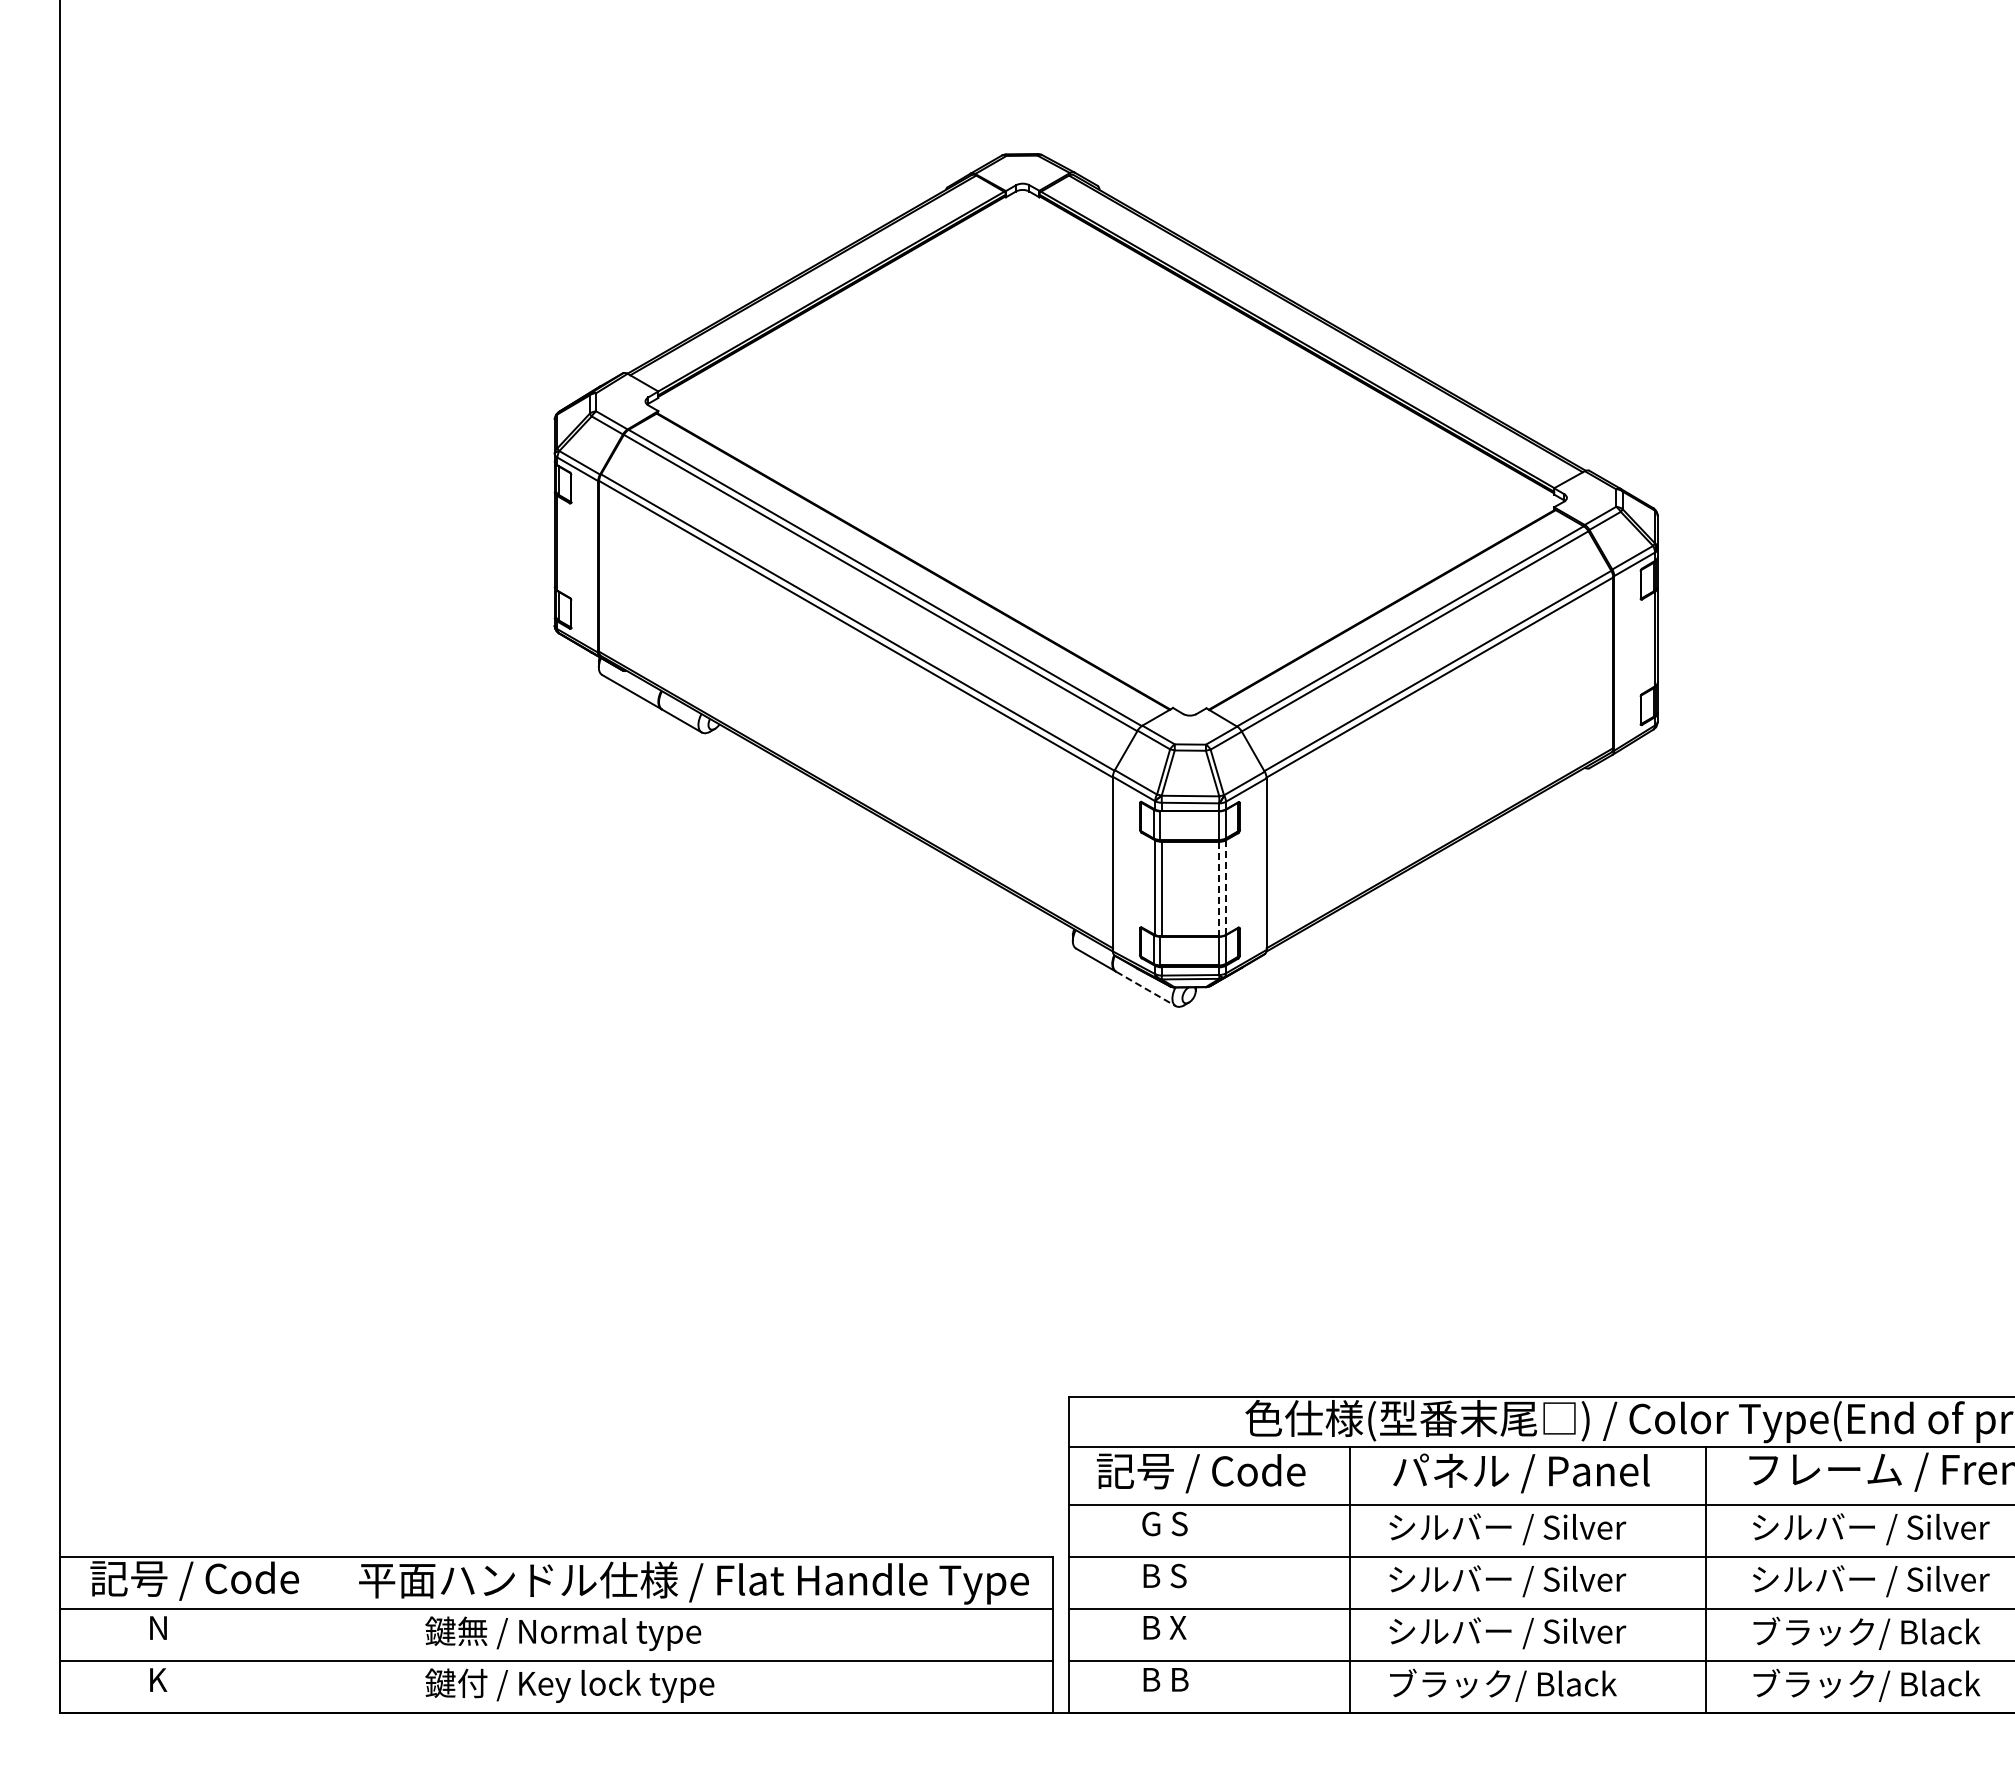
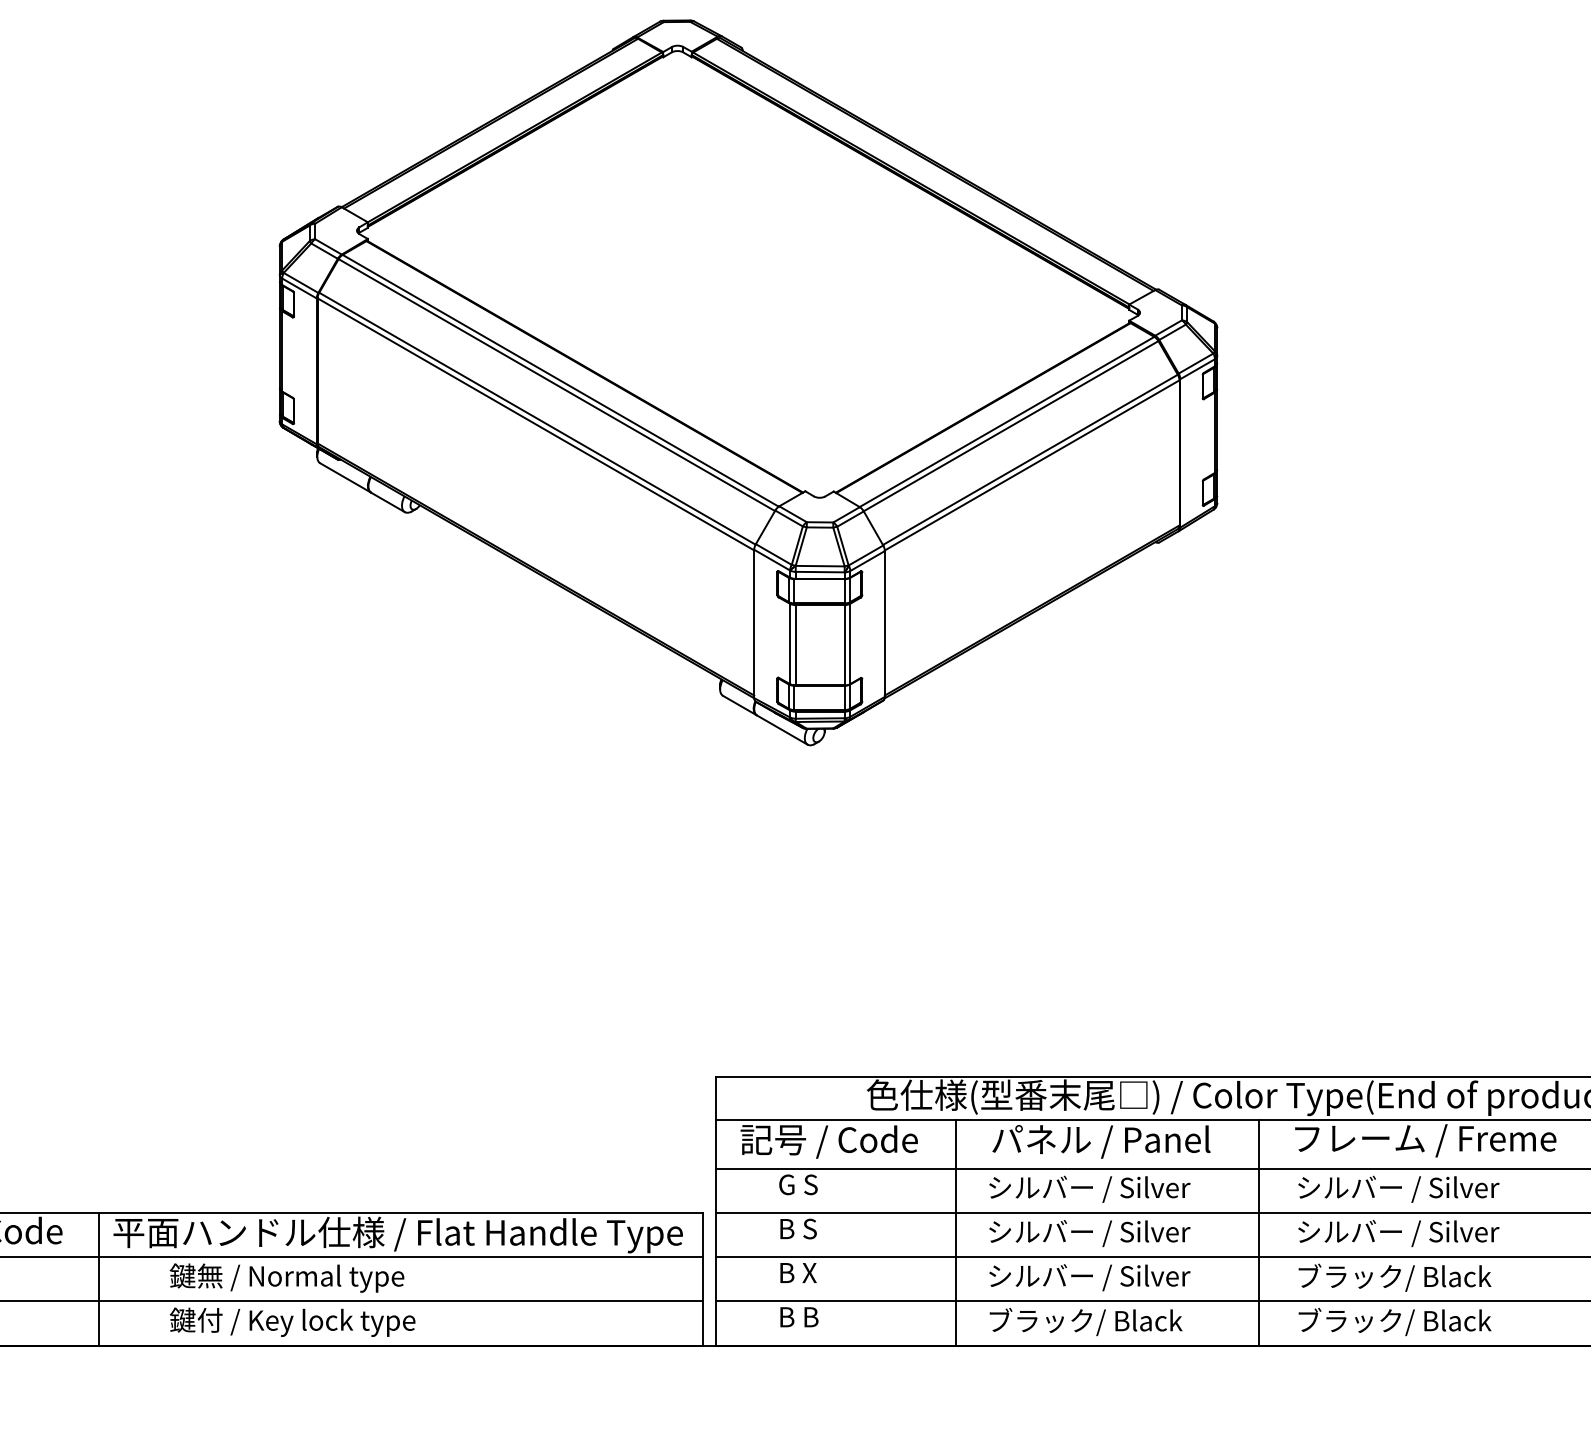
line: (1225, 887) -> (849, 643), dashed -> solid
line: (1219, 889) -> (844, 645), dashed -> solid
line: (1146, 989) -> (782, 730), dashed -> solid
line: (341, 1635) -> (98, 1279), added

